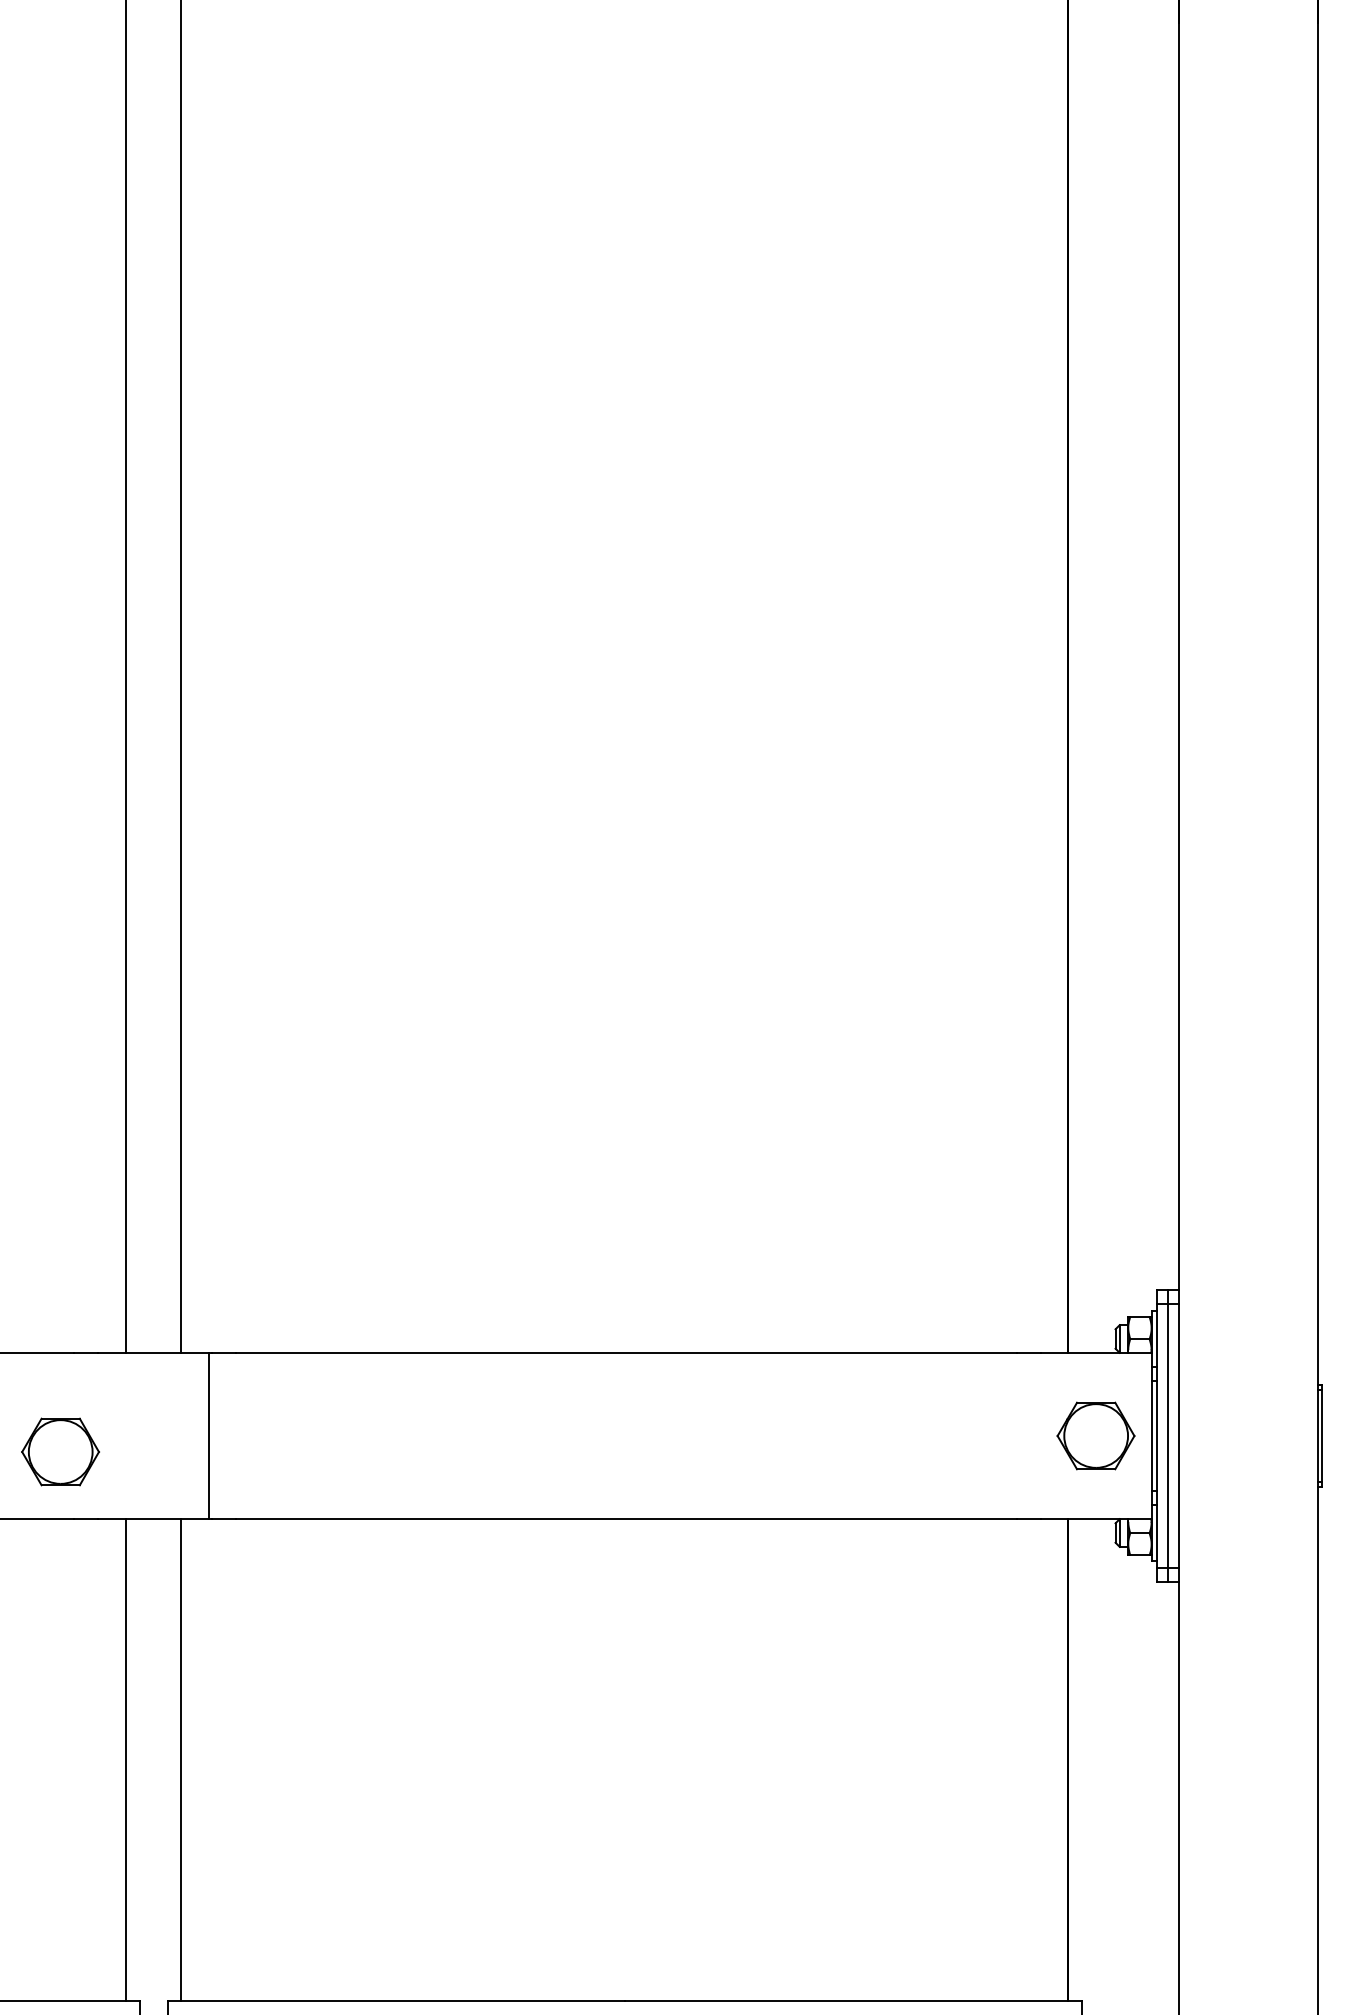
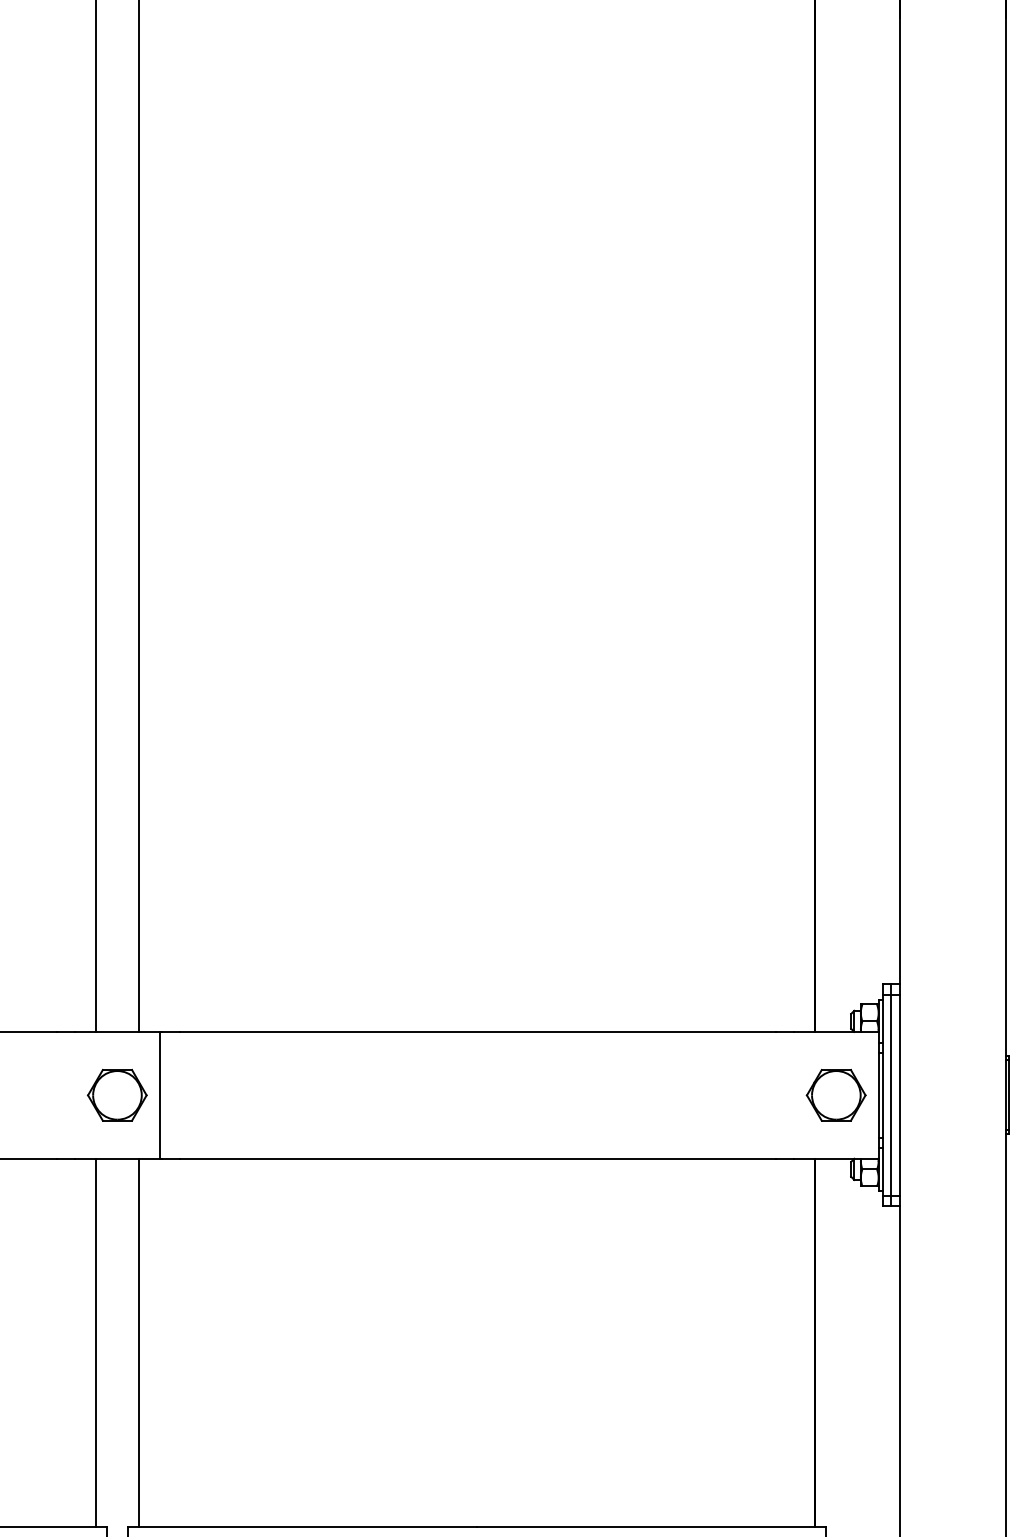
part: (60, 1451) -> (117, 1094), moved

